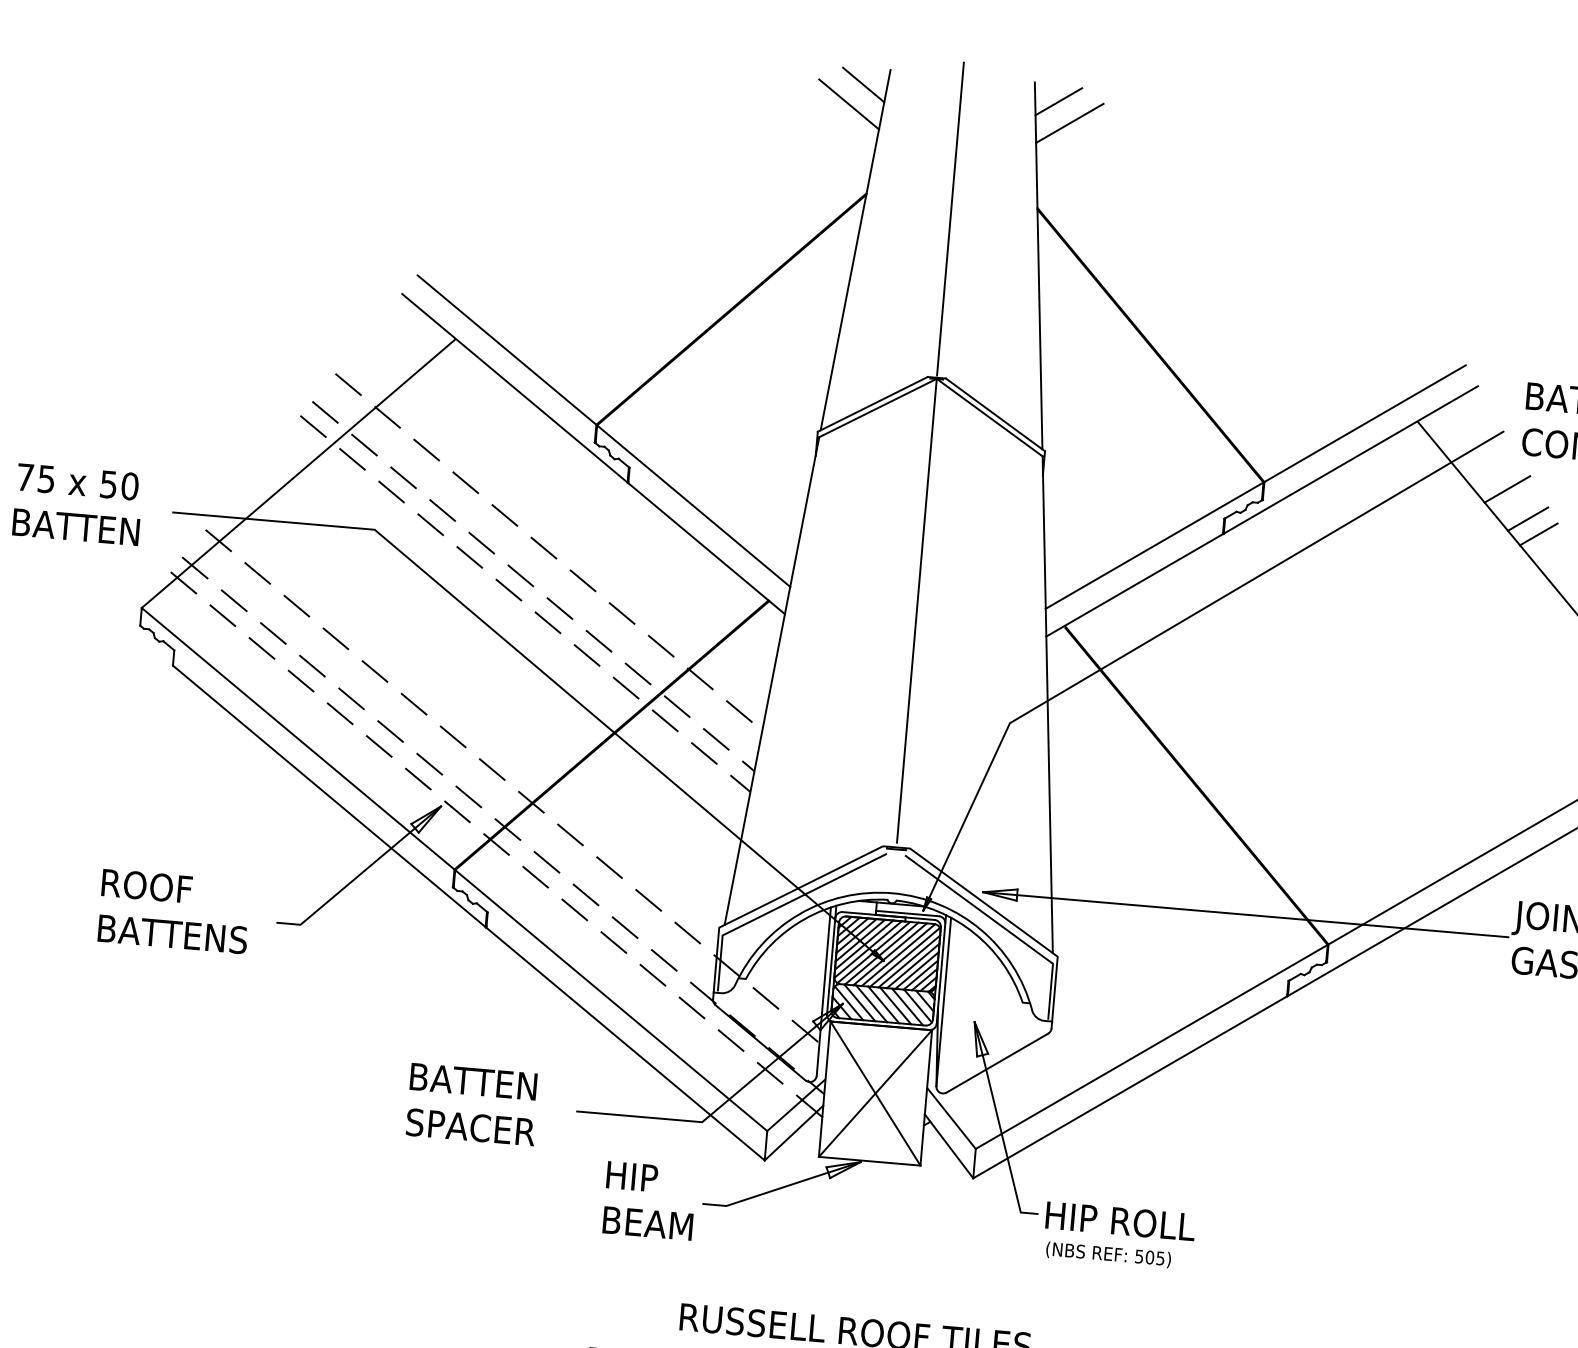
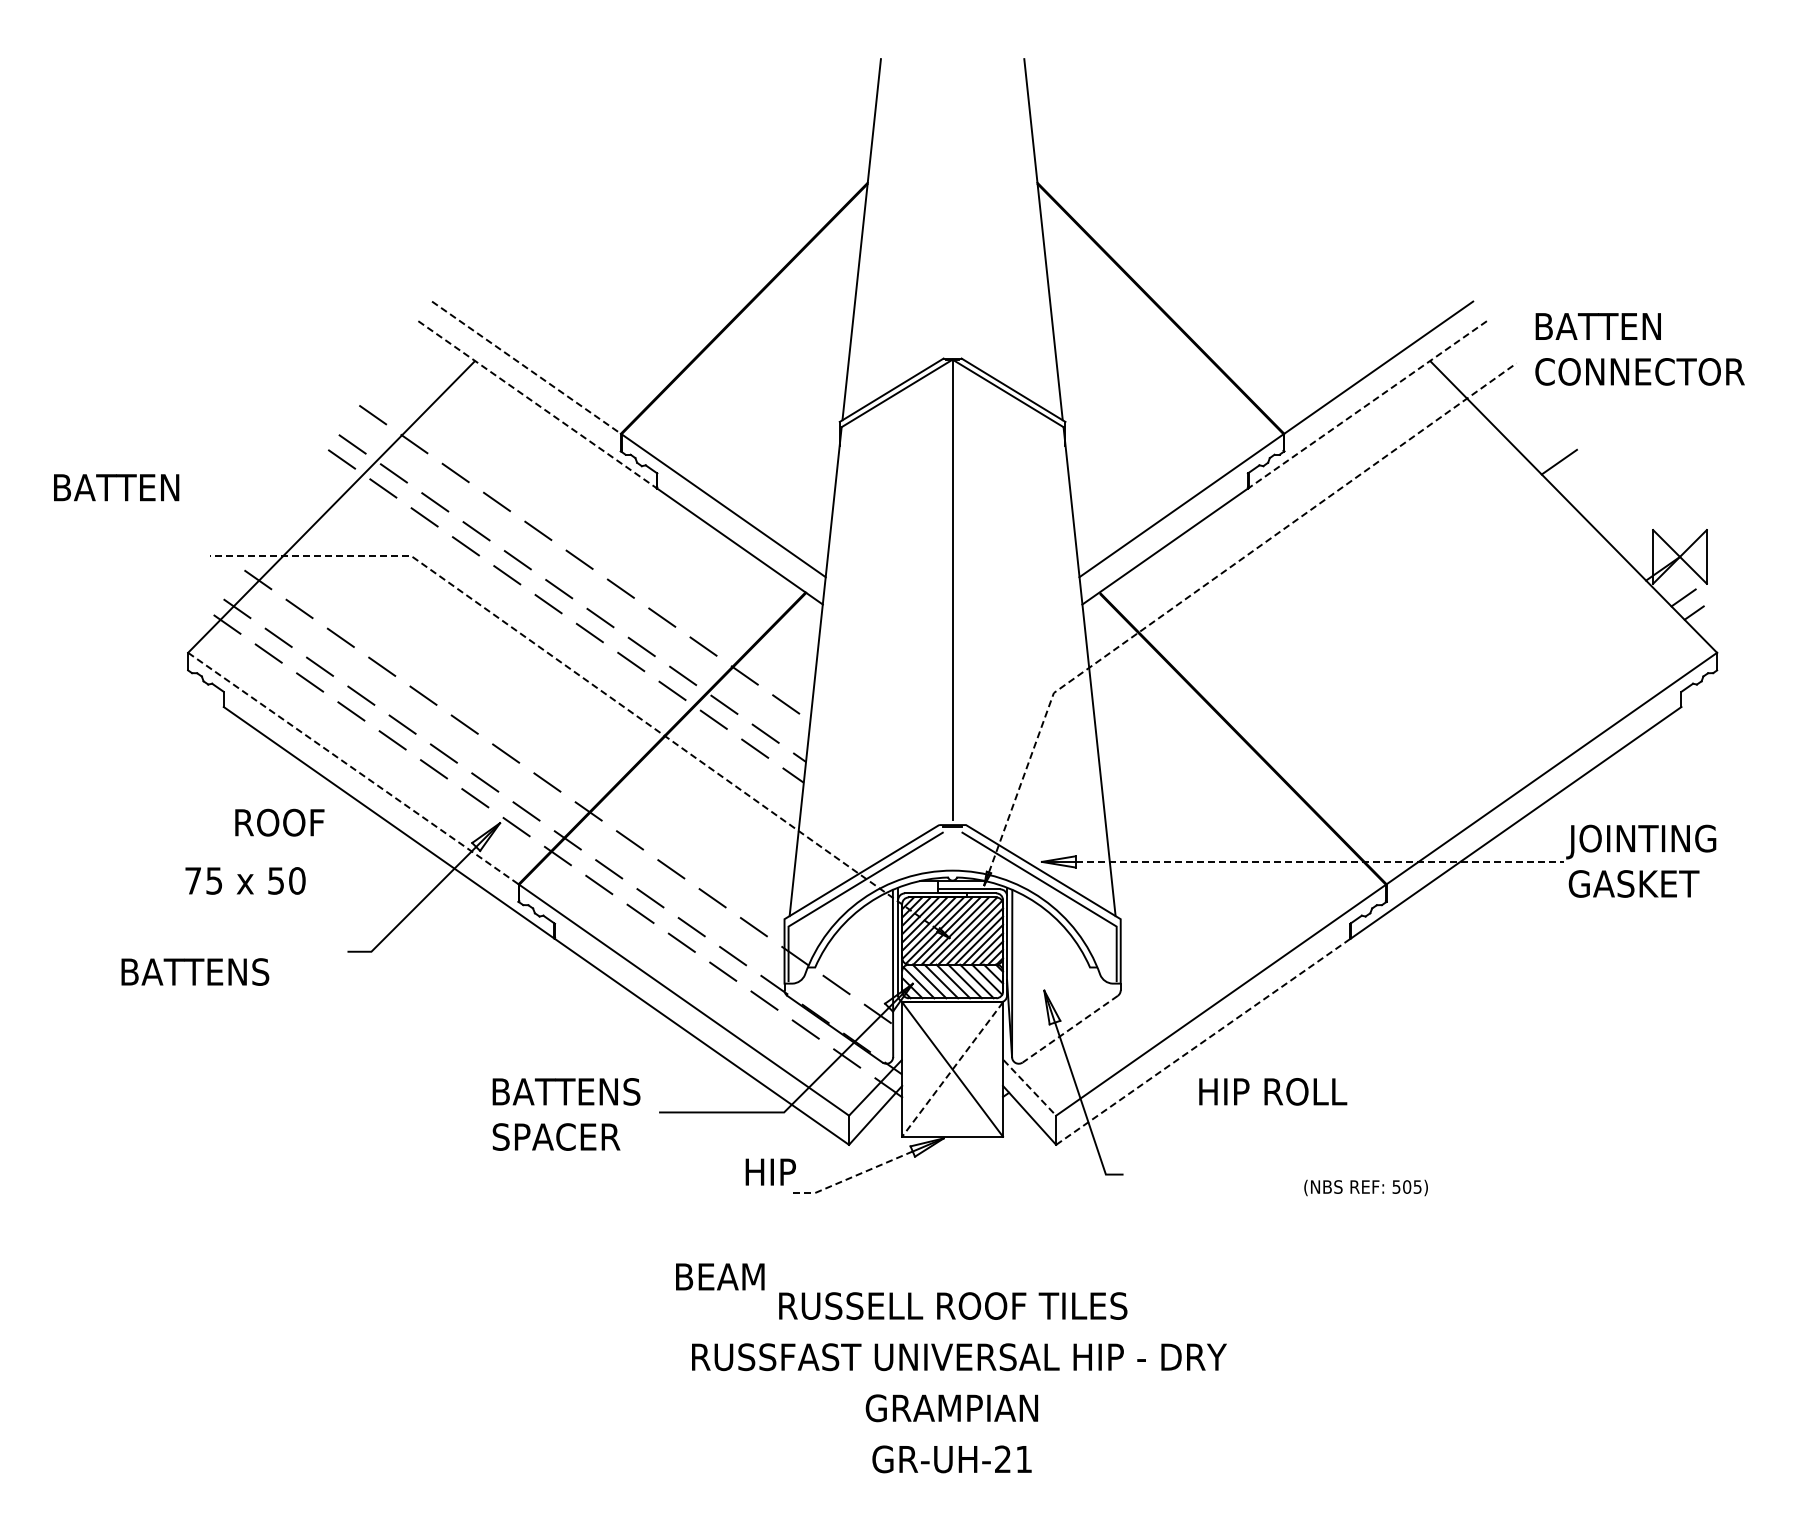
line: (863, 84) -> (855, 75), removed
line: (1058, 101) -> (1049, 75), removed
line: (848, 104) -> (842, 96), removed
line: (1069, 123) -> (1061, 96), removed
line: (950, 218) -> (952, 200), removed
line: (507, 349) -> (526, 367), solid -> dashed
line: (514, 388) -> (537, 404), solid -> dashed
line: (1350, 459) -> (1367, 404), solid -> dashed
text: (77, 481) -> (245, 880), moved
line: (1507, 489) -> (1524, 420), removed
line: (1528, 518) -> (1547, 447), removed
text: (76, 526) -> (116, 487), moved
line: (1174, 626) -> (1207, 583), solid -> dashed
line: (546, 674) -> (592, 684), solid -> dashed
line: (298, 738) -> (353, 768), solid -> dashed
text: (146, 885) -> (279, 822), moved
line: (1262, 915) -> (1319, 861), solid -> dashed
text: (173, 933) -> (195, 971), moved
line: (996, 1063) -> (1069, 1029), solid -> dashed
text: (550, 1087) -> (631, 1091), BATTEN -> BATTENS
line: (1129, 1087) -> (1202, 1042), solid -> dashed
line: (875, 1093) -> (952, 1069), solid -> dashed
line: (952, 1119) -> (1030, 1088), solid -> dashed
text: (631, 1176) -> (770, 1171), moved
line: (765, 1193) -> (852, 1177), solid -> dashed
text: (1121, 1221) -> (1273, 1091), moved
text: (648, 1223) -> (720, 1276), moved
text: (1108, 1254) -> (1365, 1187), moved

